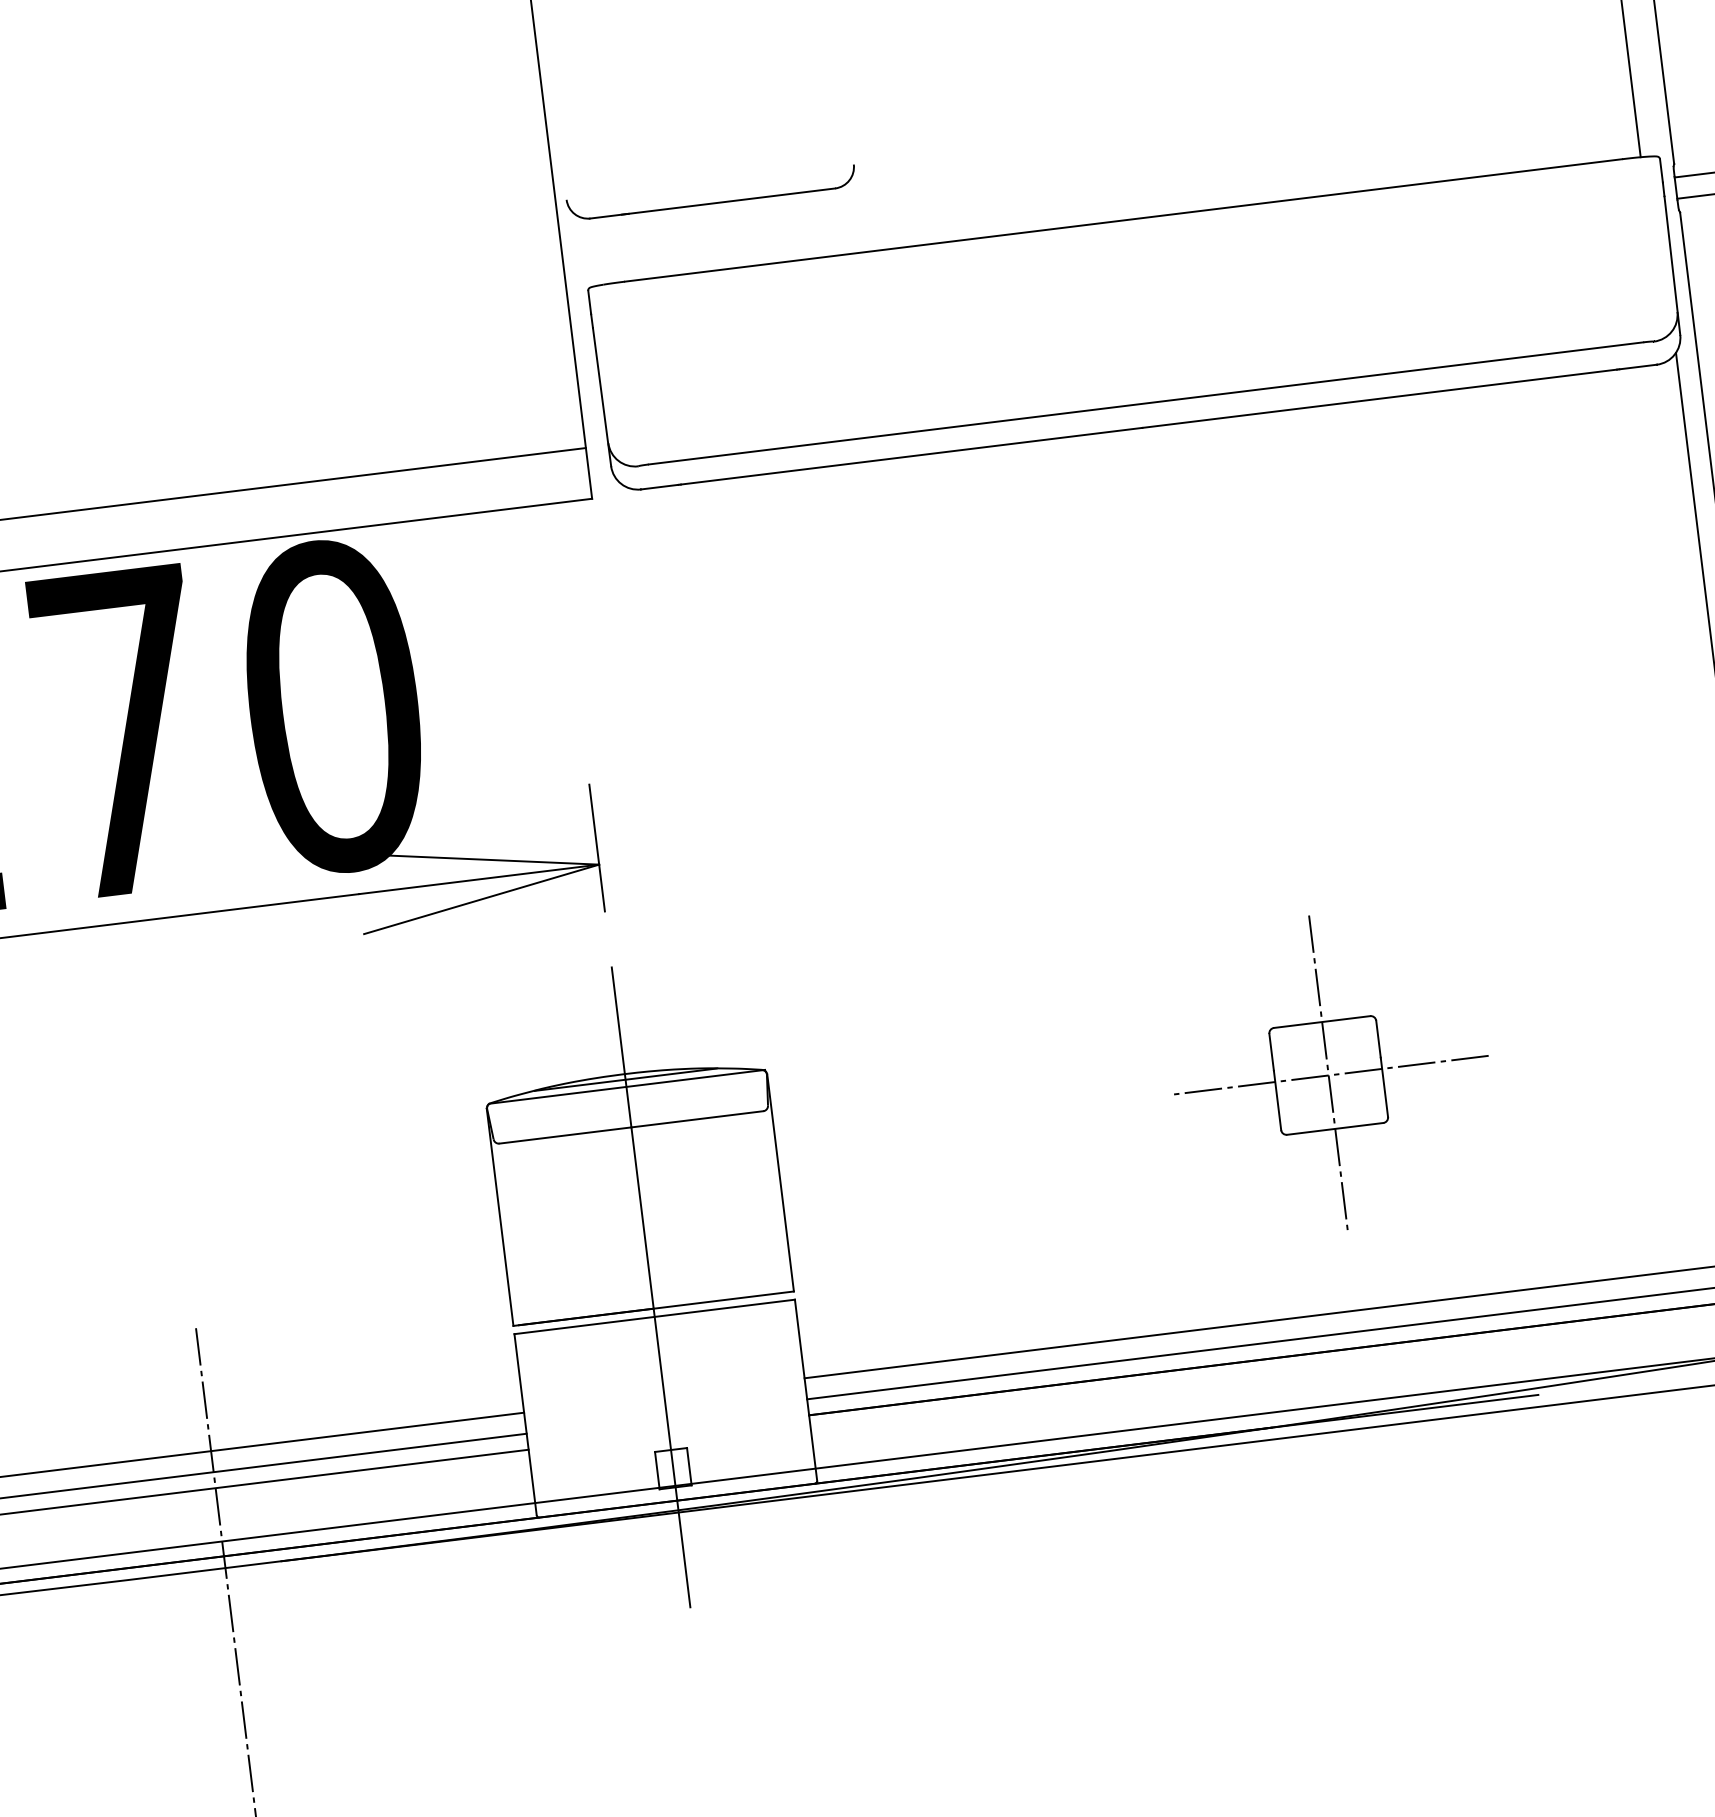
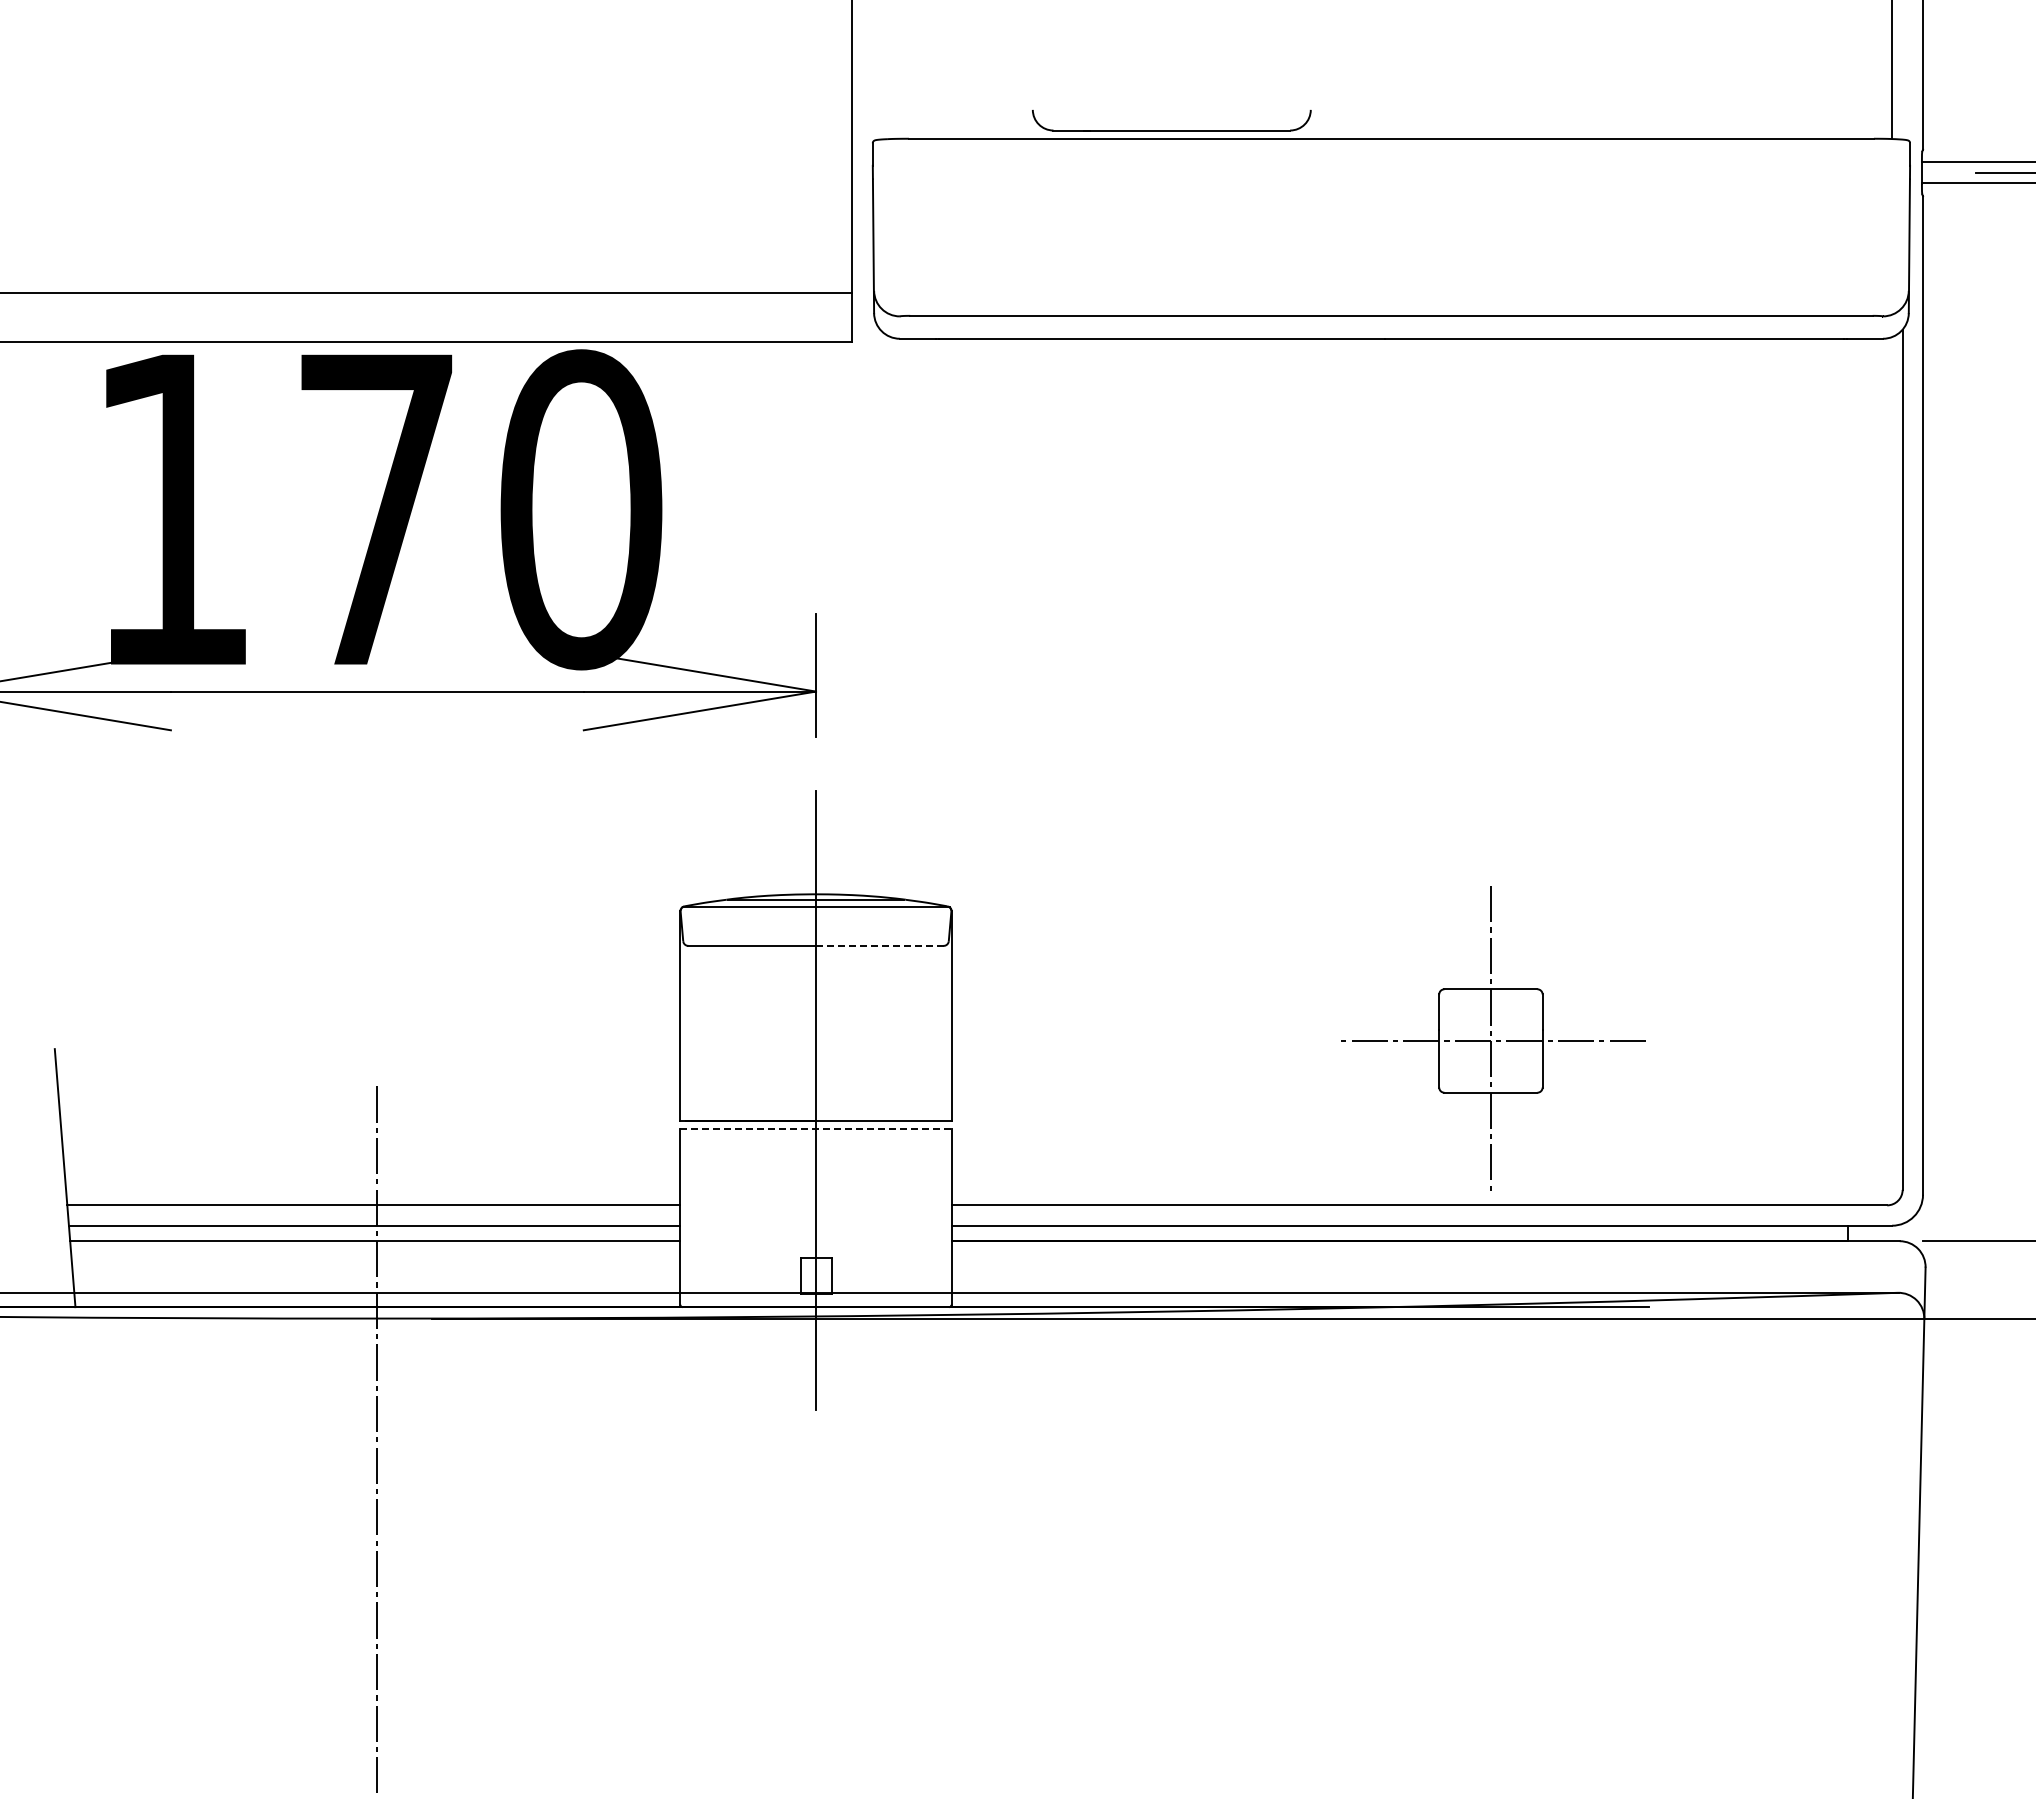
part: (712, 203) -> (1171, 130), moved
part: (1331, 1072) -> (1493, 1038), moved
line: (696, 1118) -> (879, 945), solid -> dashed
line: (655, 1317) -> (816, 1129), solid -> dashed

